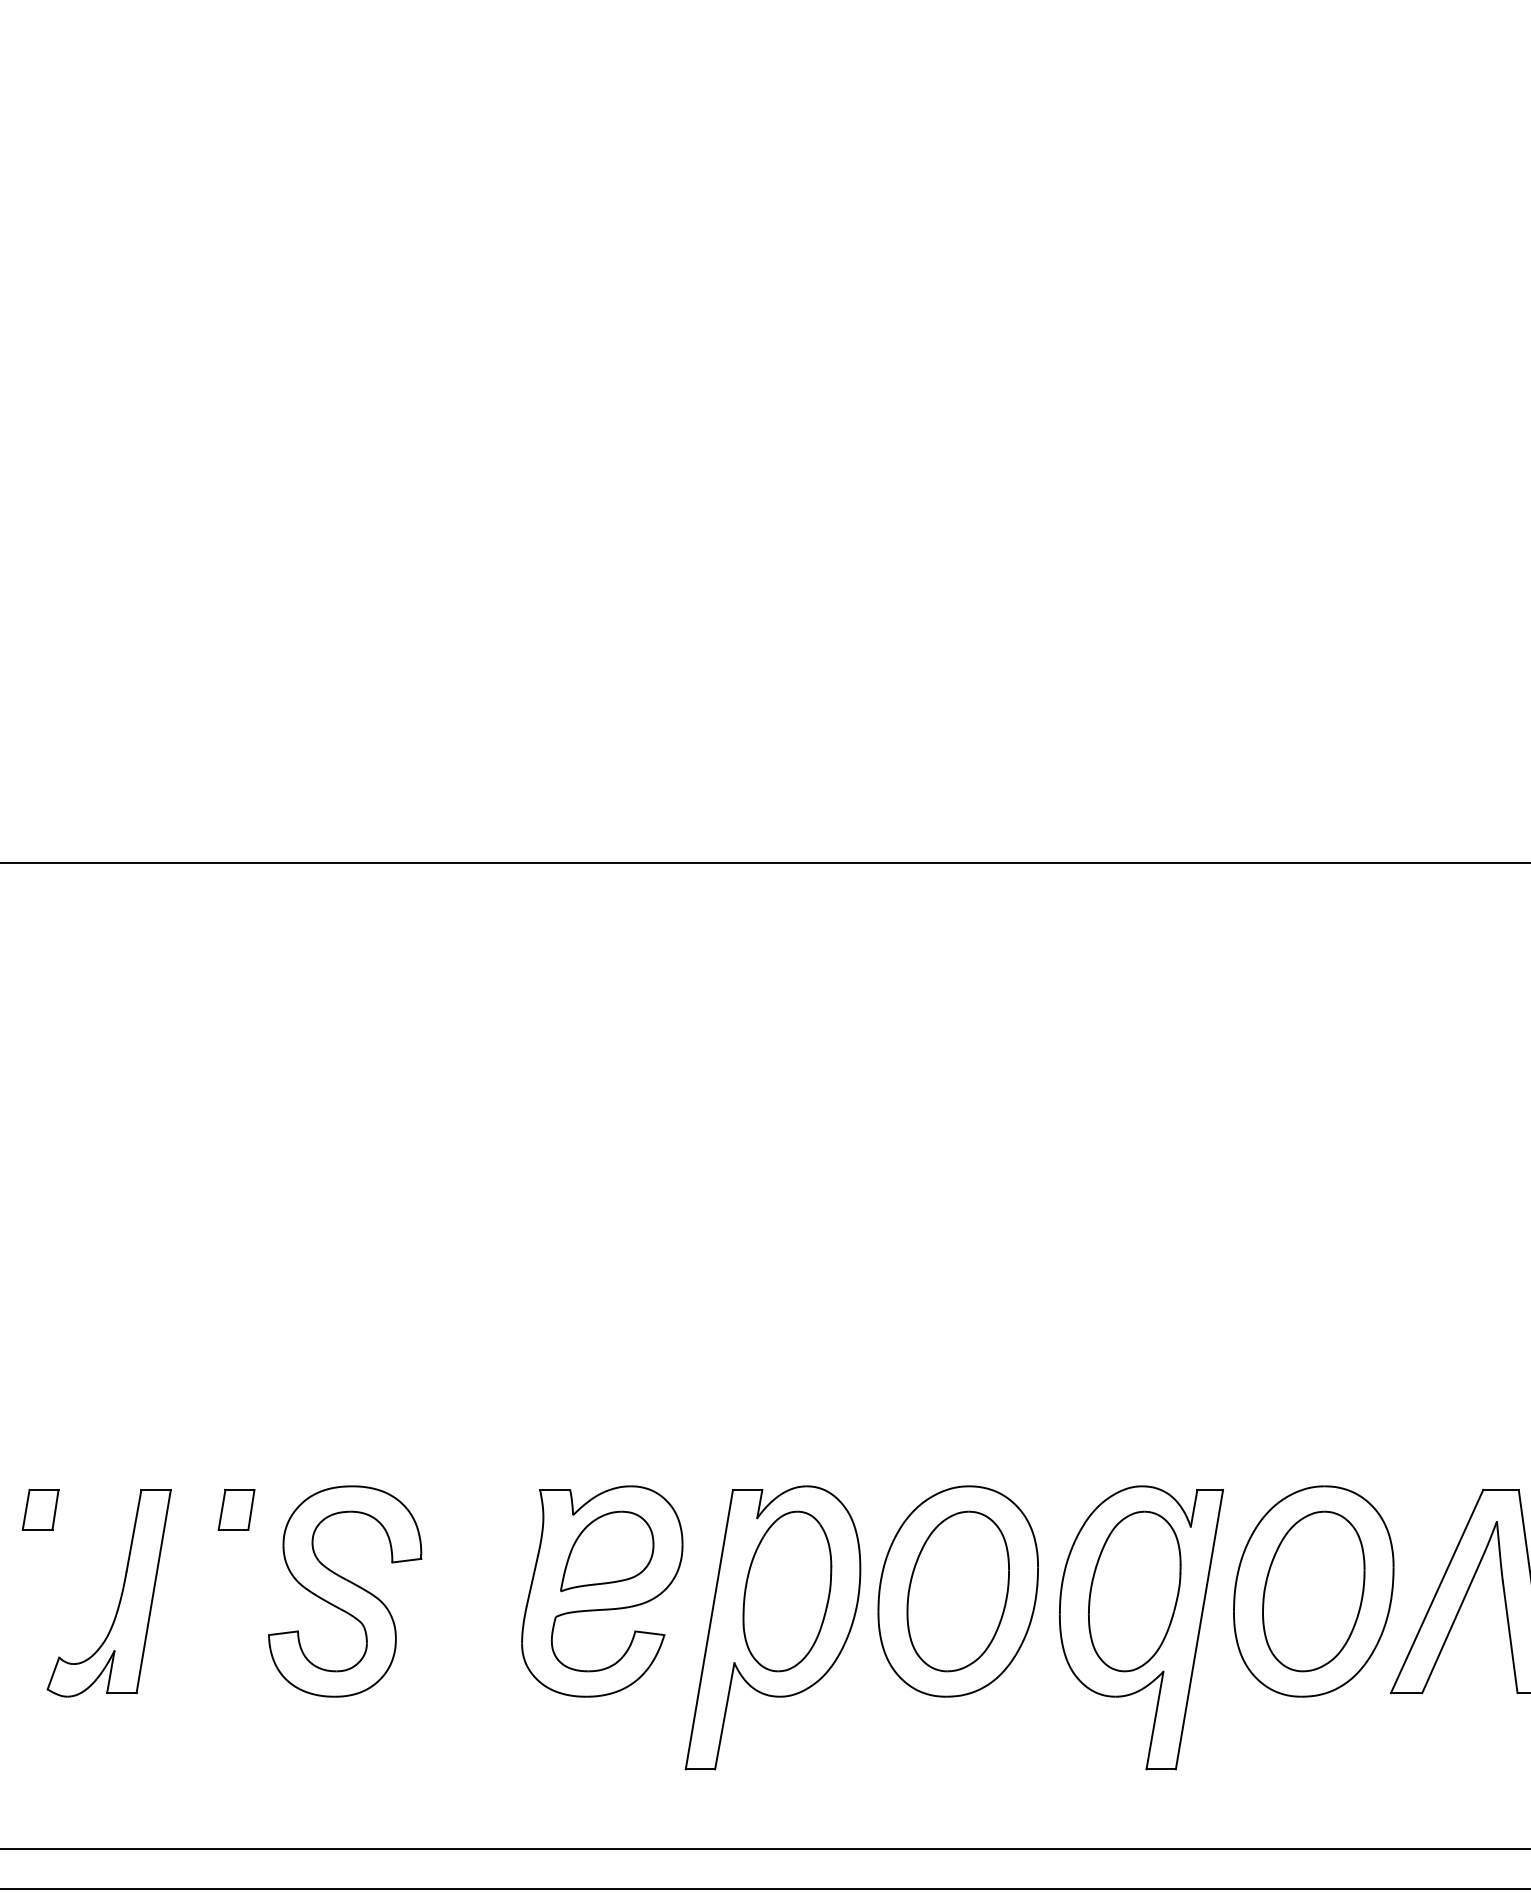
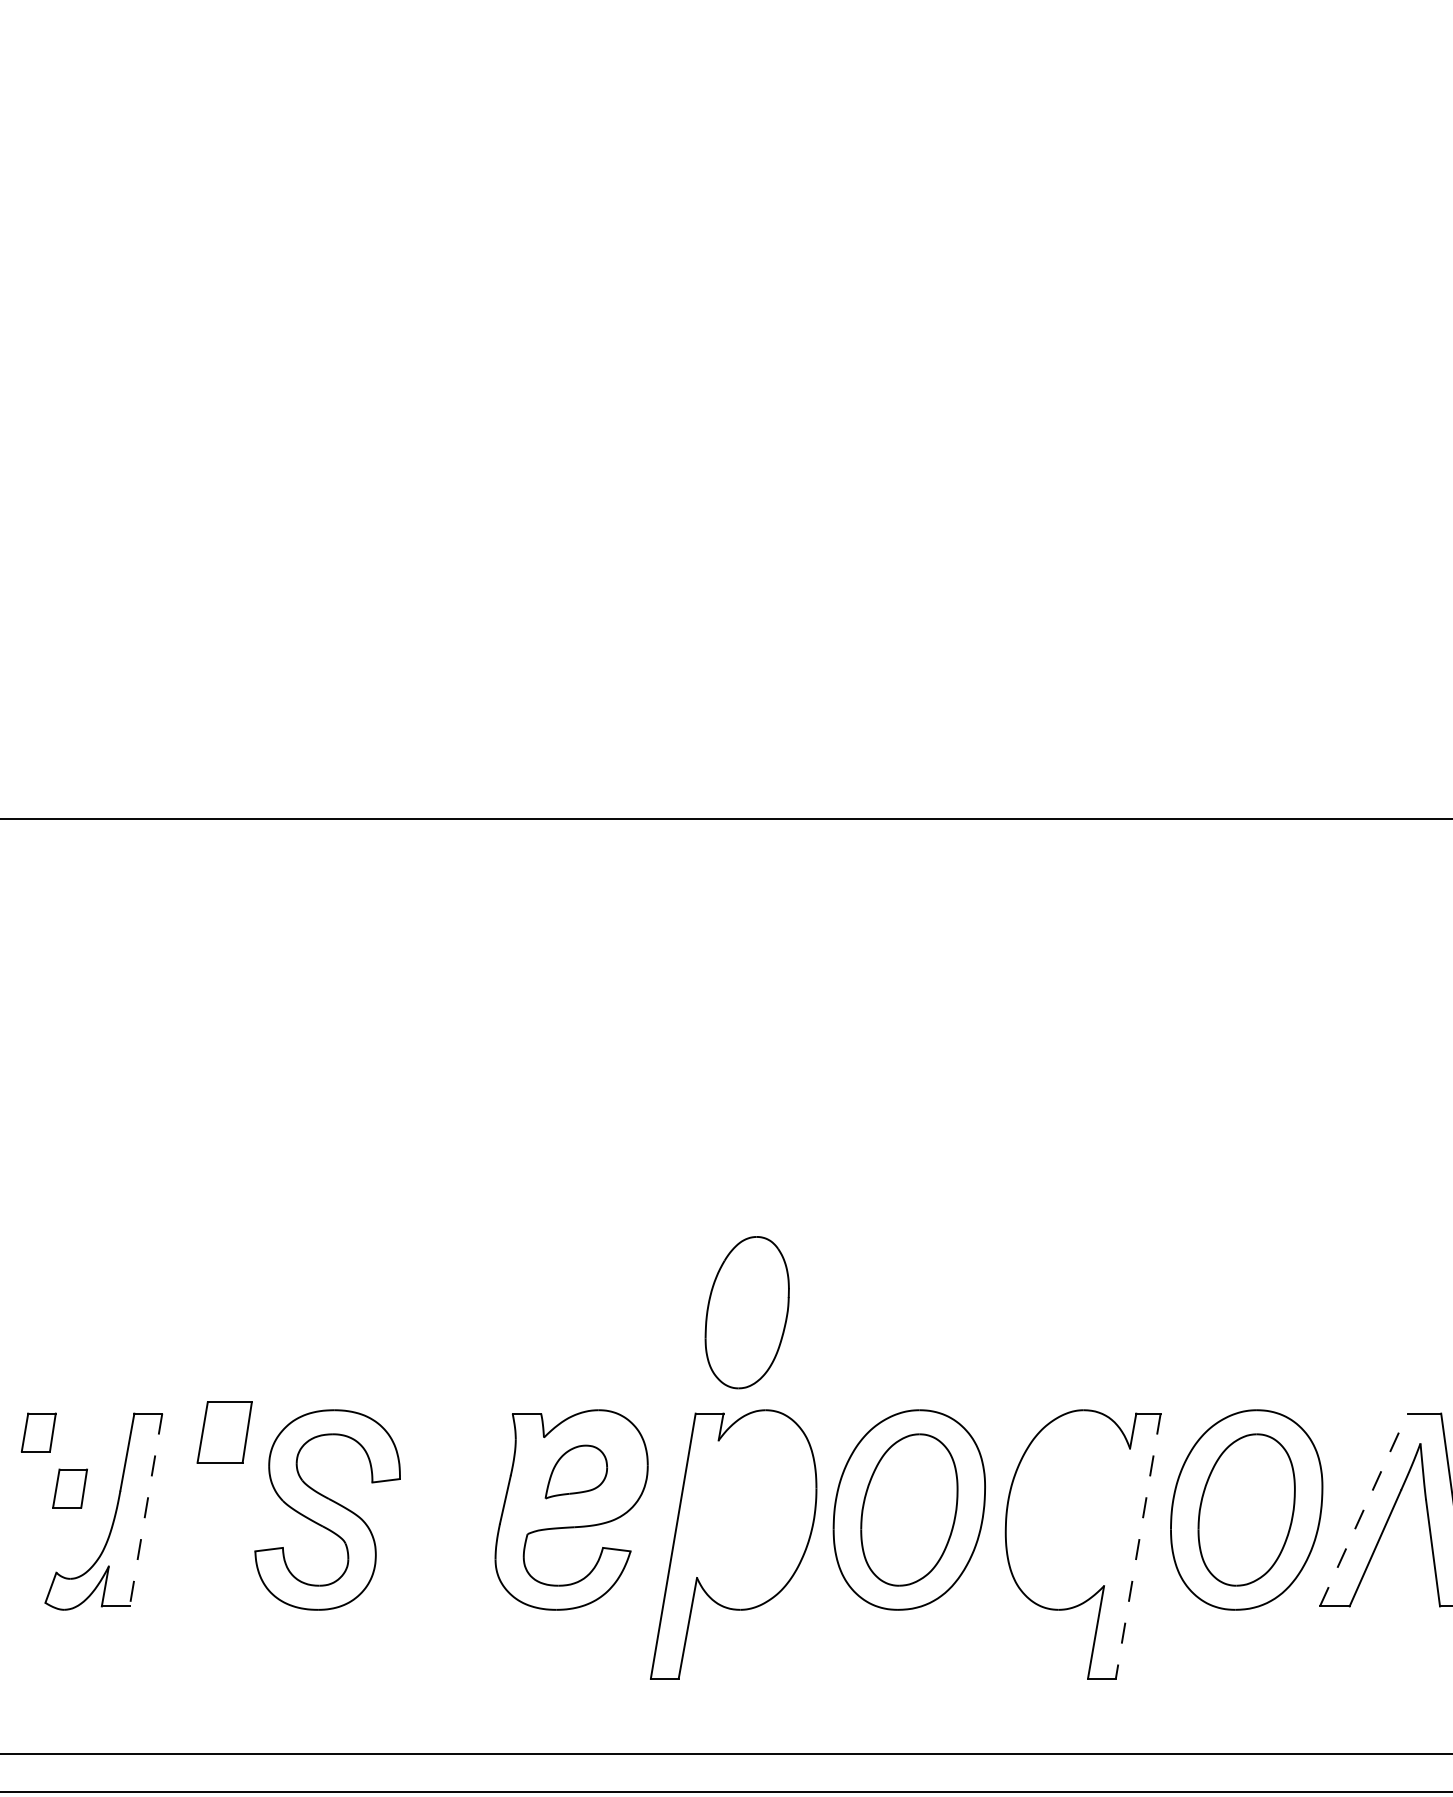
part: (236, 1509) -> (224, 1432), size x1.6
part: (607, 1551) -> (576, 1472), size x0.7
part: (73, 1568) -> (69, 1488), added
part: (787, 1591) -> (747, 1312), moved
part: (1134, 1591) -> (1076, 1510), removed
line: (1437, 1591) -> (1364, 1510), solid -> dashed
line: (153, 1592) -> (145, 1510), solid -> dashed
line: (1199, 1629) -> (1138, 1546), solid -> dashed

